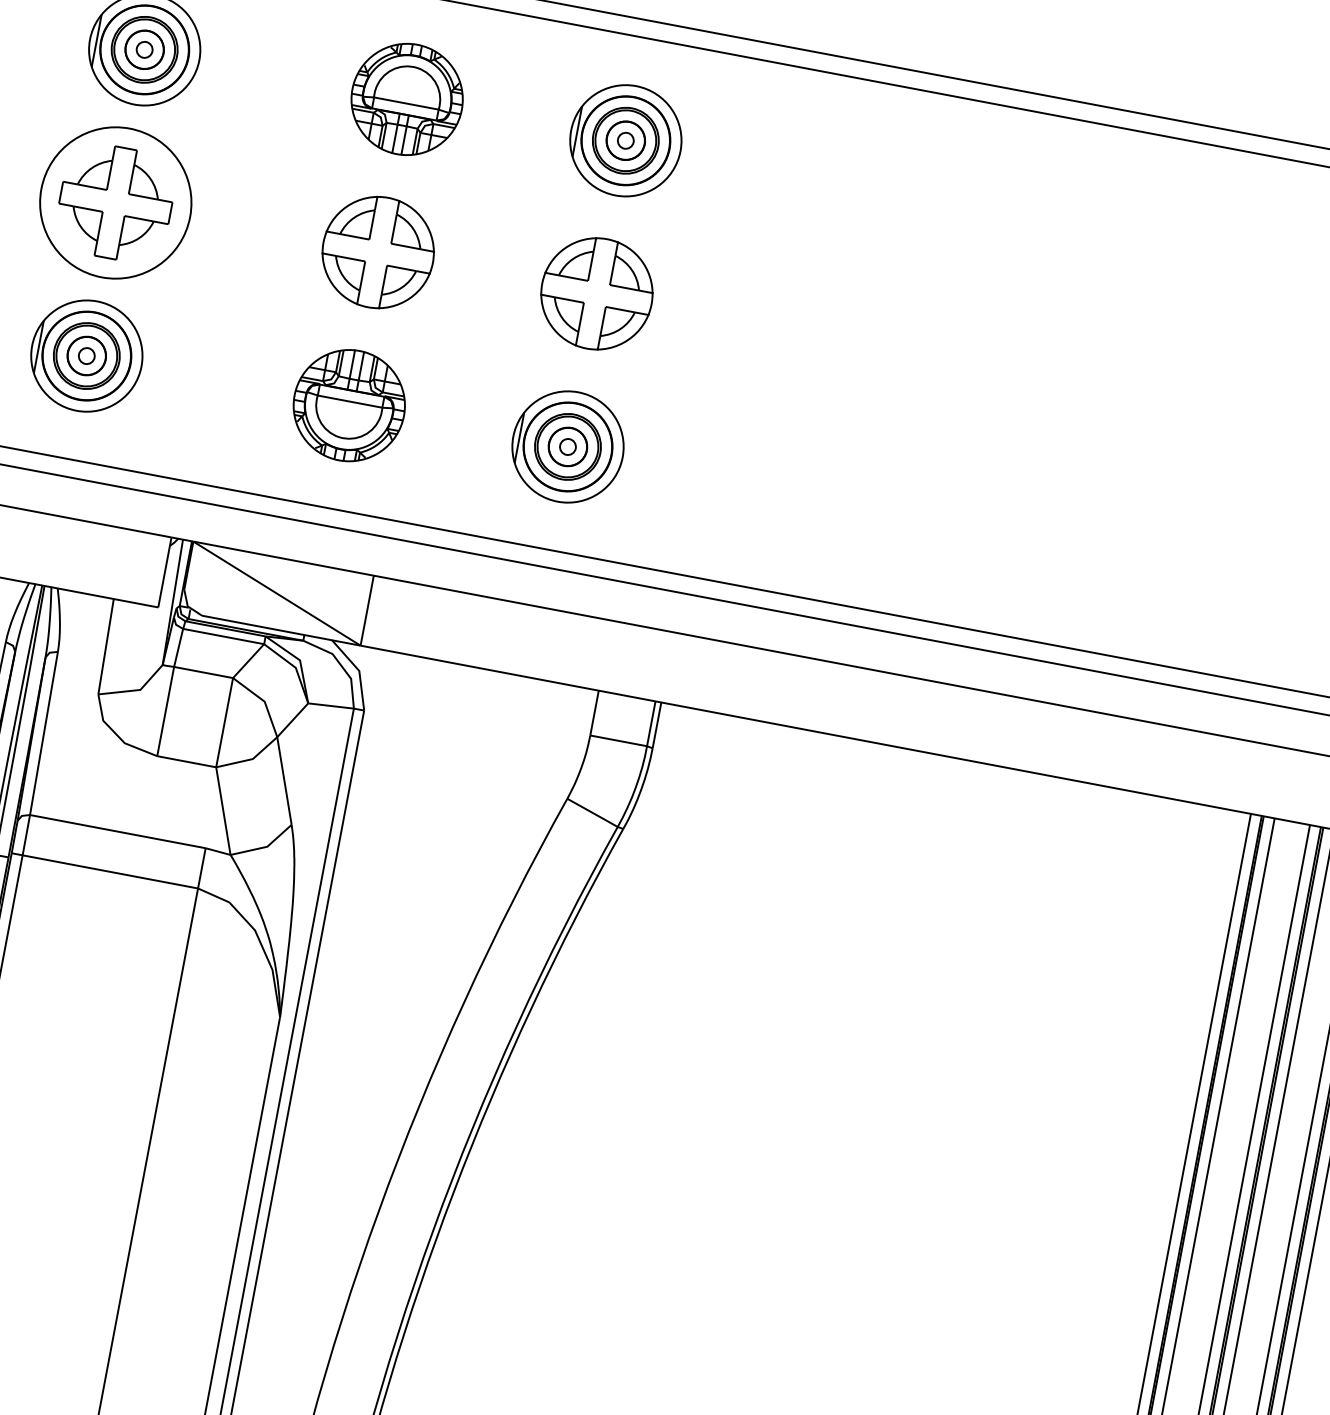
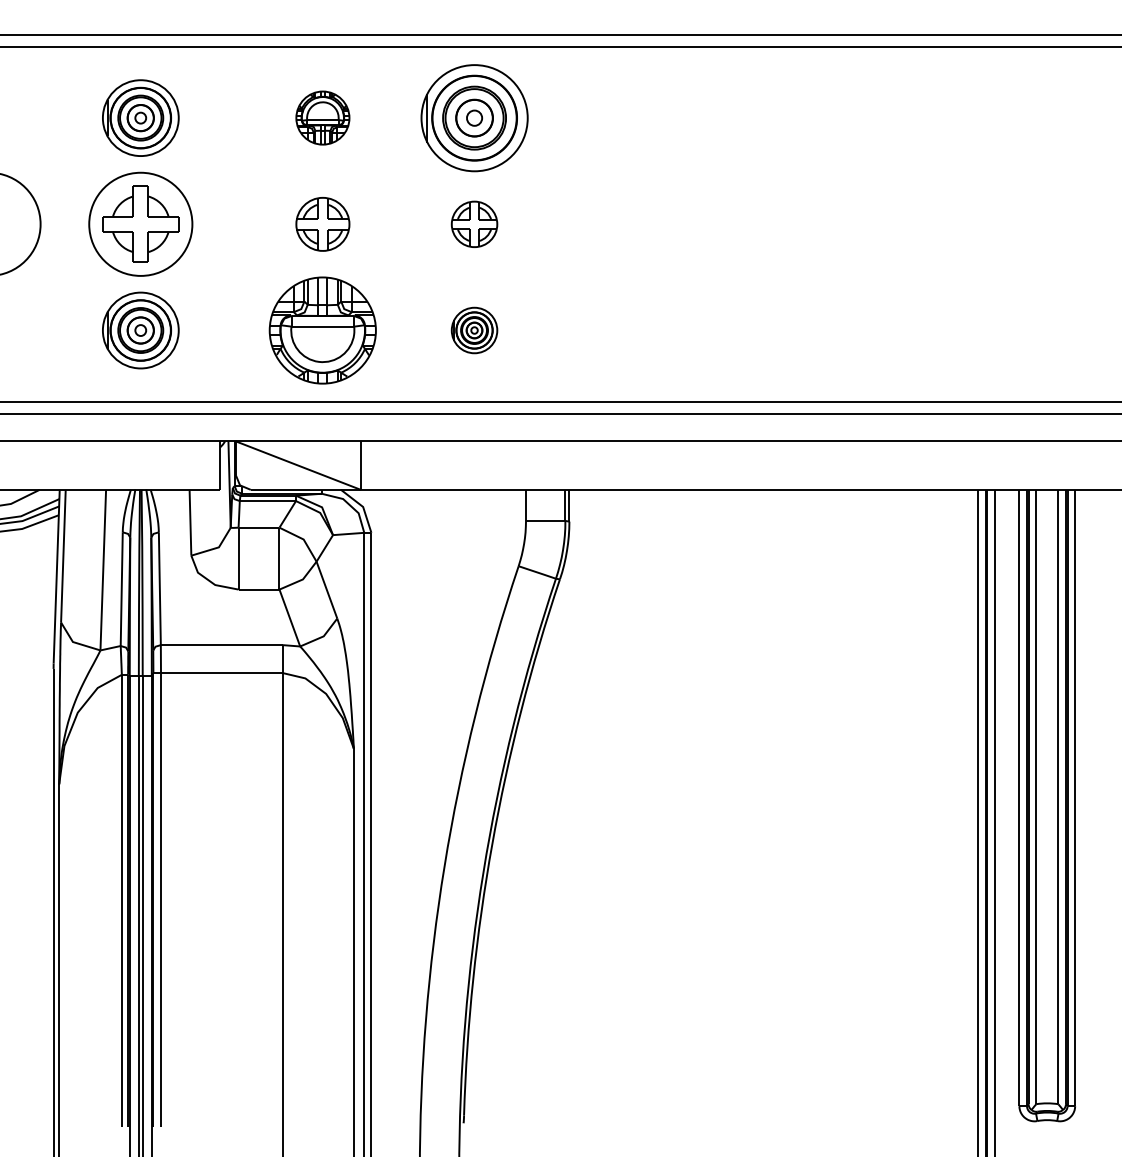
part: (406, 98) -> (322, 117), size x0.7
part: (625, 139) -> (474, 117), size x1.4
part: (377, 252) -> (322, 224), size x0.7
part: (596, 294) -> (474, 224), size x0.6
part: (348, 405) -> (322, 330), size x1.4
part: (567, 446) -> (474, 330), size x0.6

